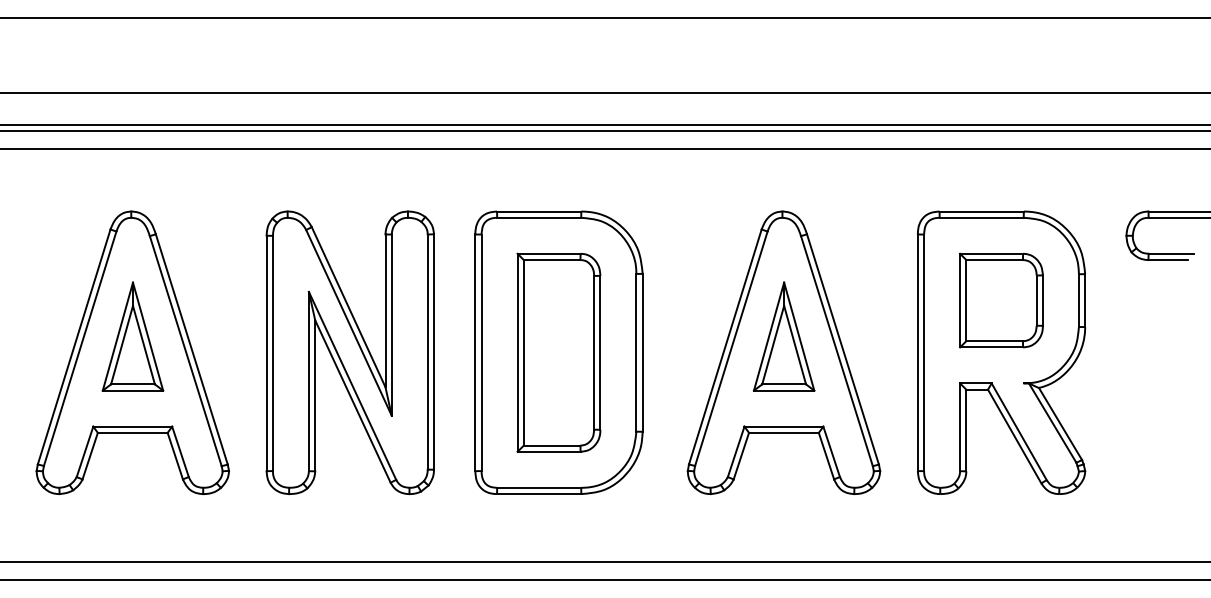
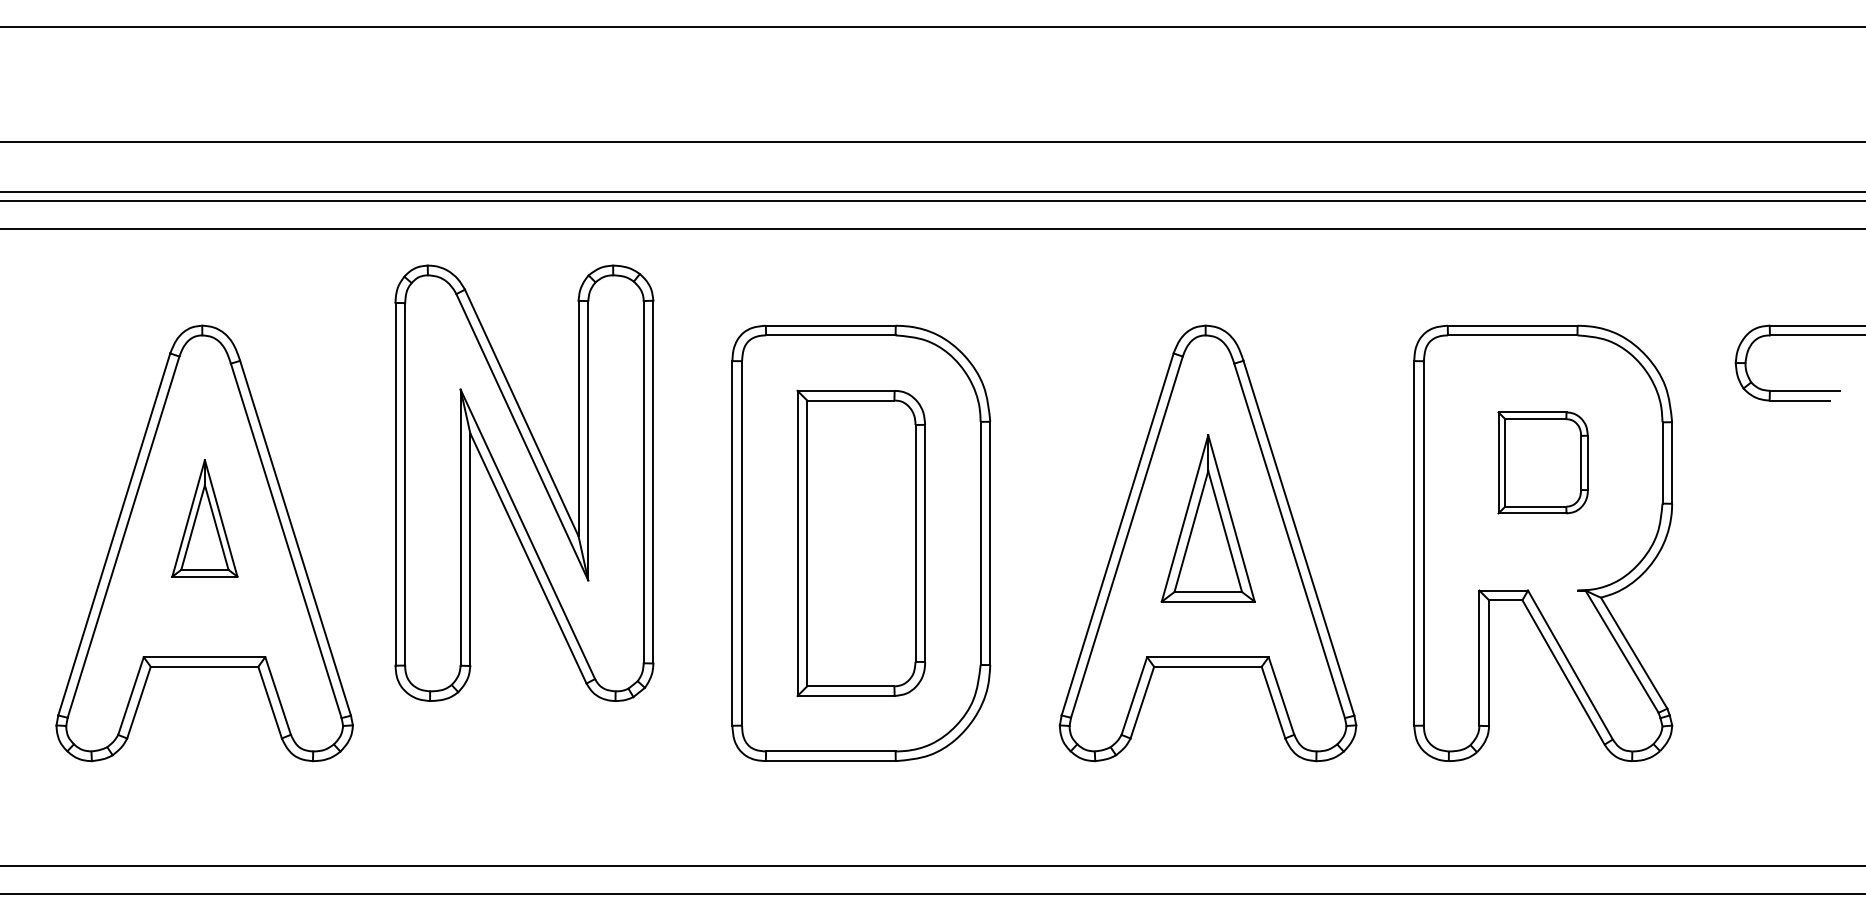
part: (1001, 300) -> (1543, 462), size x0.7
part: (132, 336) -> (204, 518), size x0.7
part: (349, 352) -> (523, 482), moved

